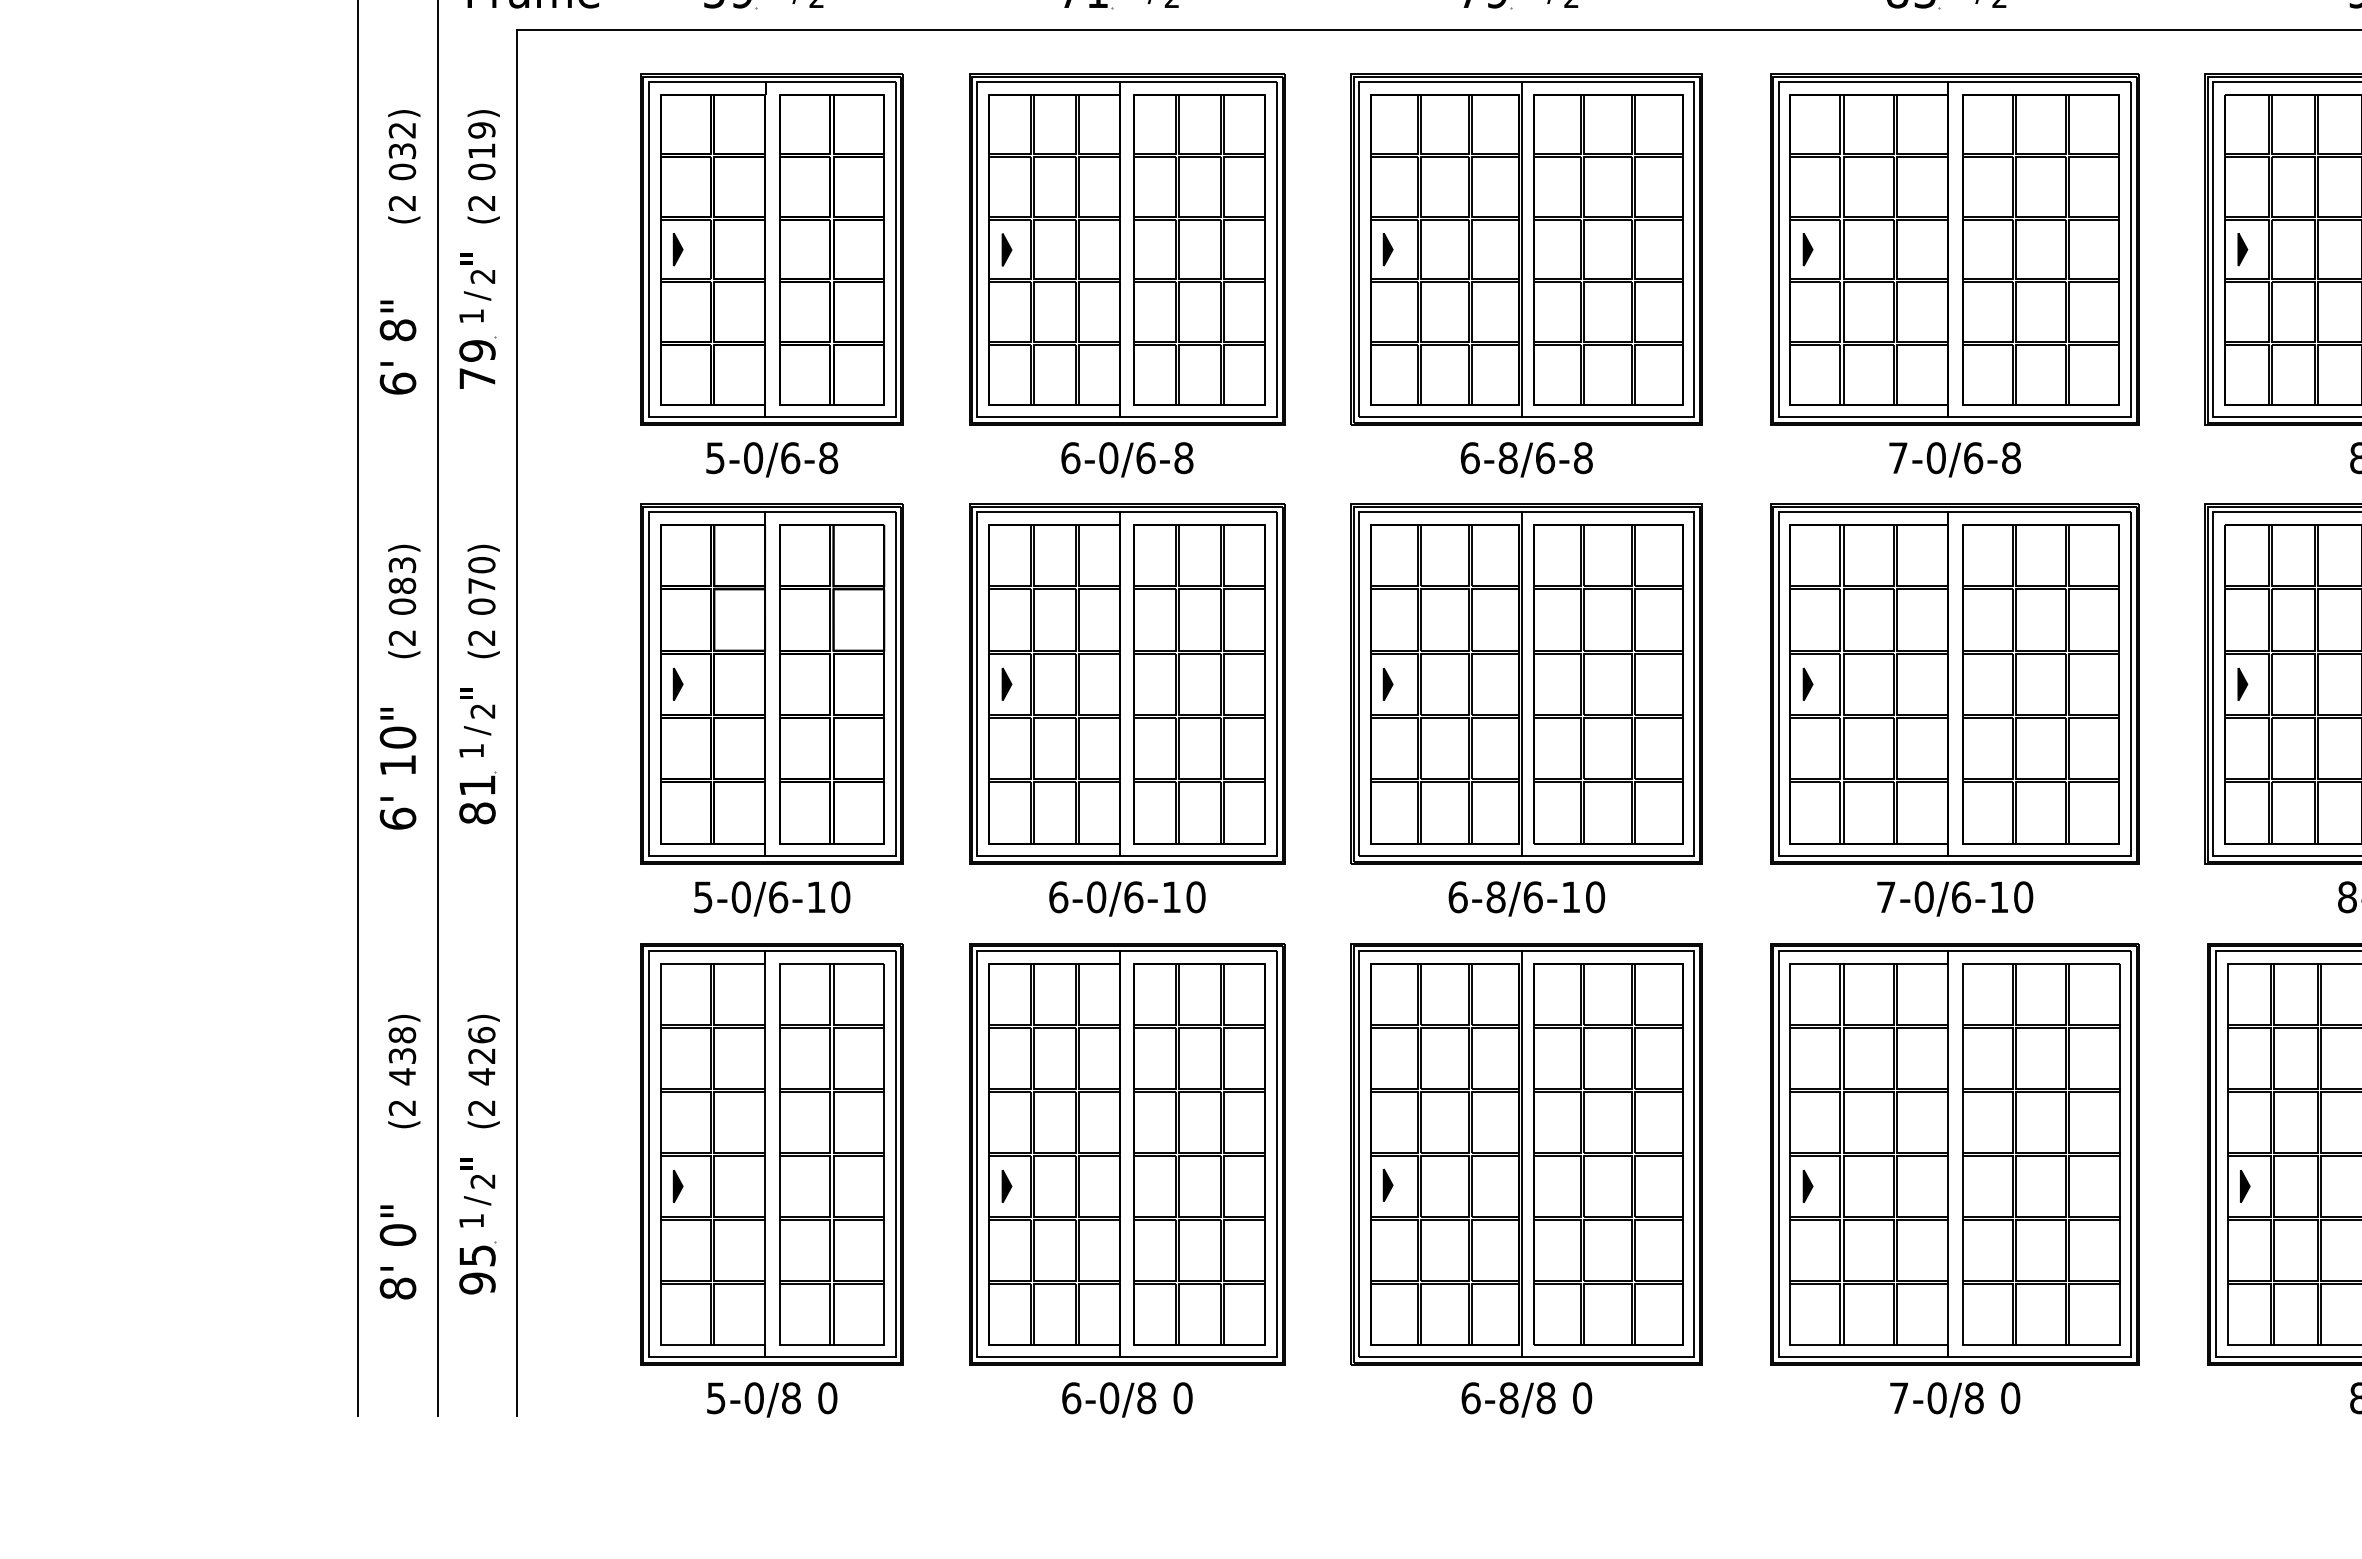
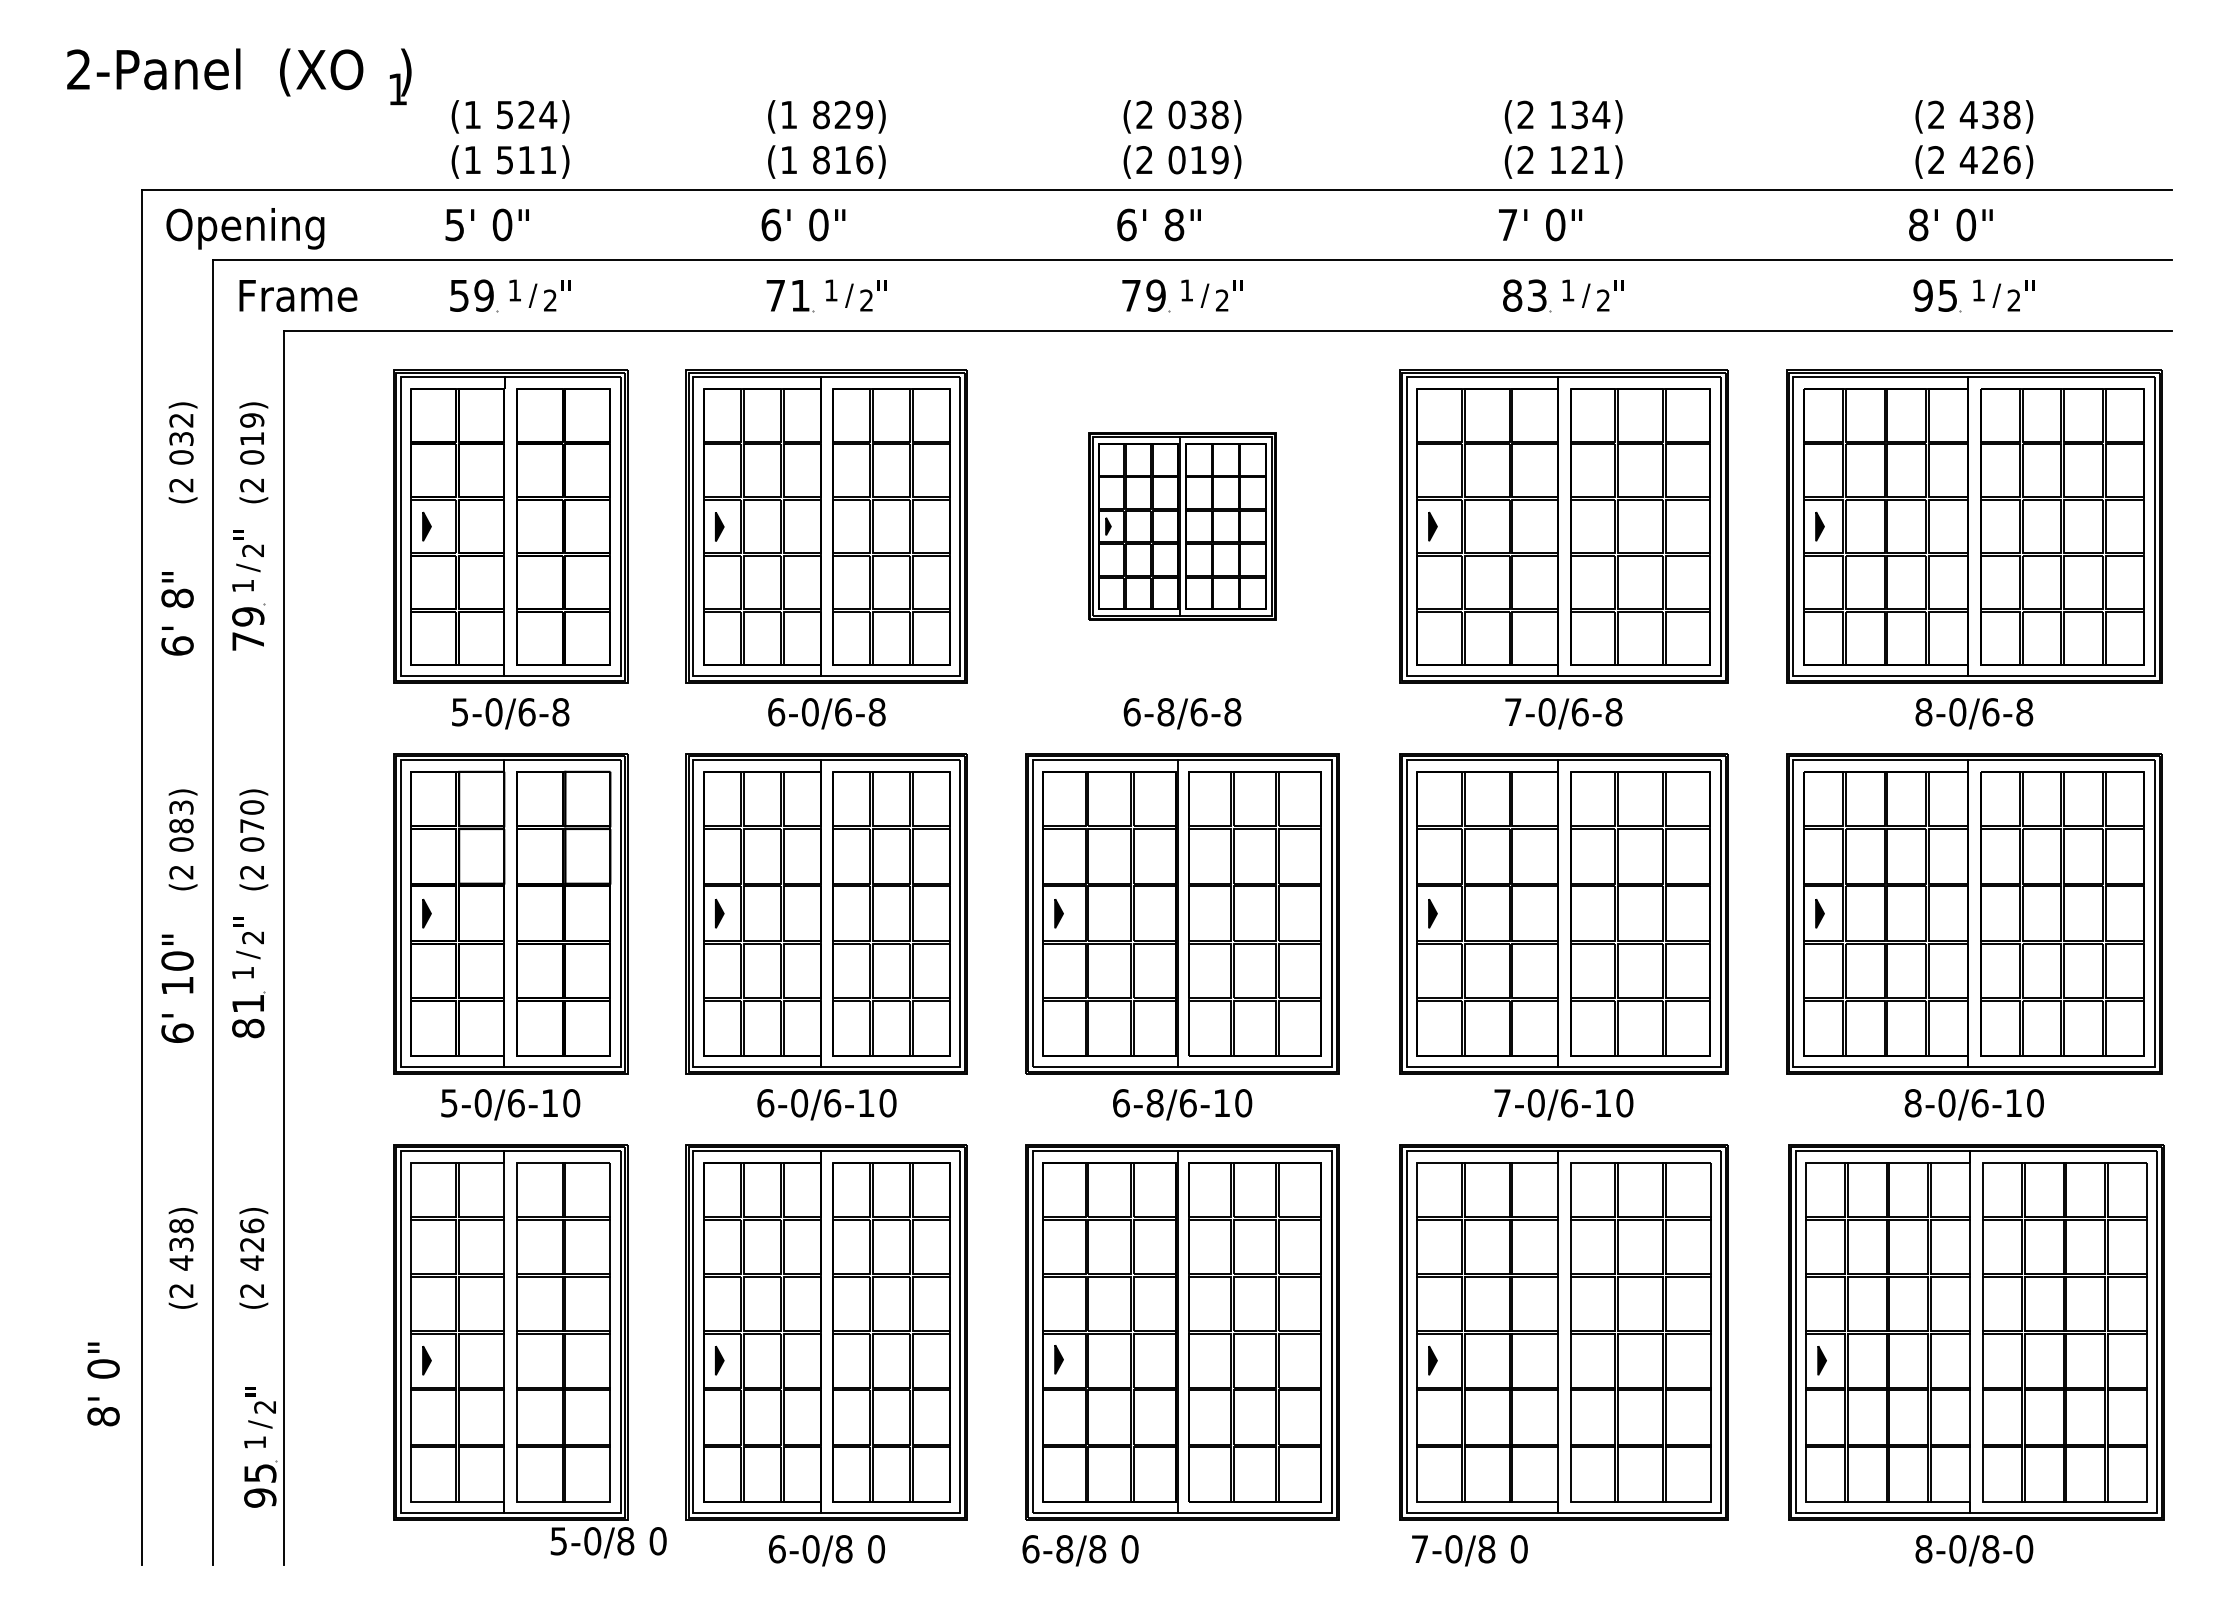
part: (1526, 249) -> (1182, 526), size x0.6
part: (477, 1226) -> (260, 1447), moved
text: (397, 1252) -> (103, 1384), moved
text: (771, 1399) -> (608, 1542), moved
text: (1526, 1399) -> (1080, 1550), moved
text: (1954, 1399) -> (1469, 1550), moved

